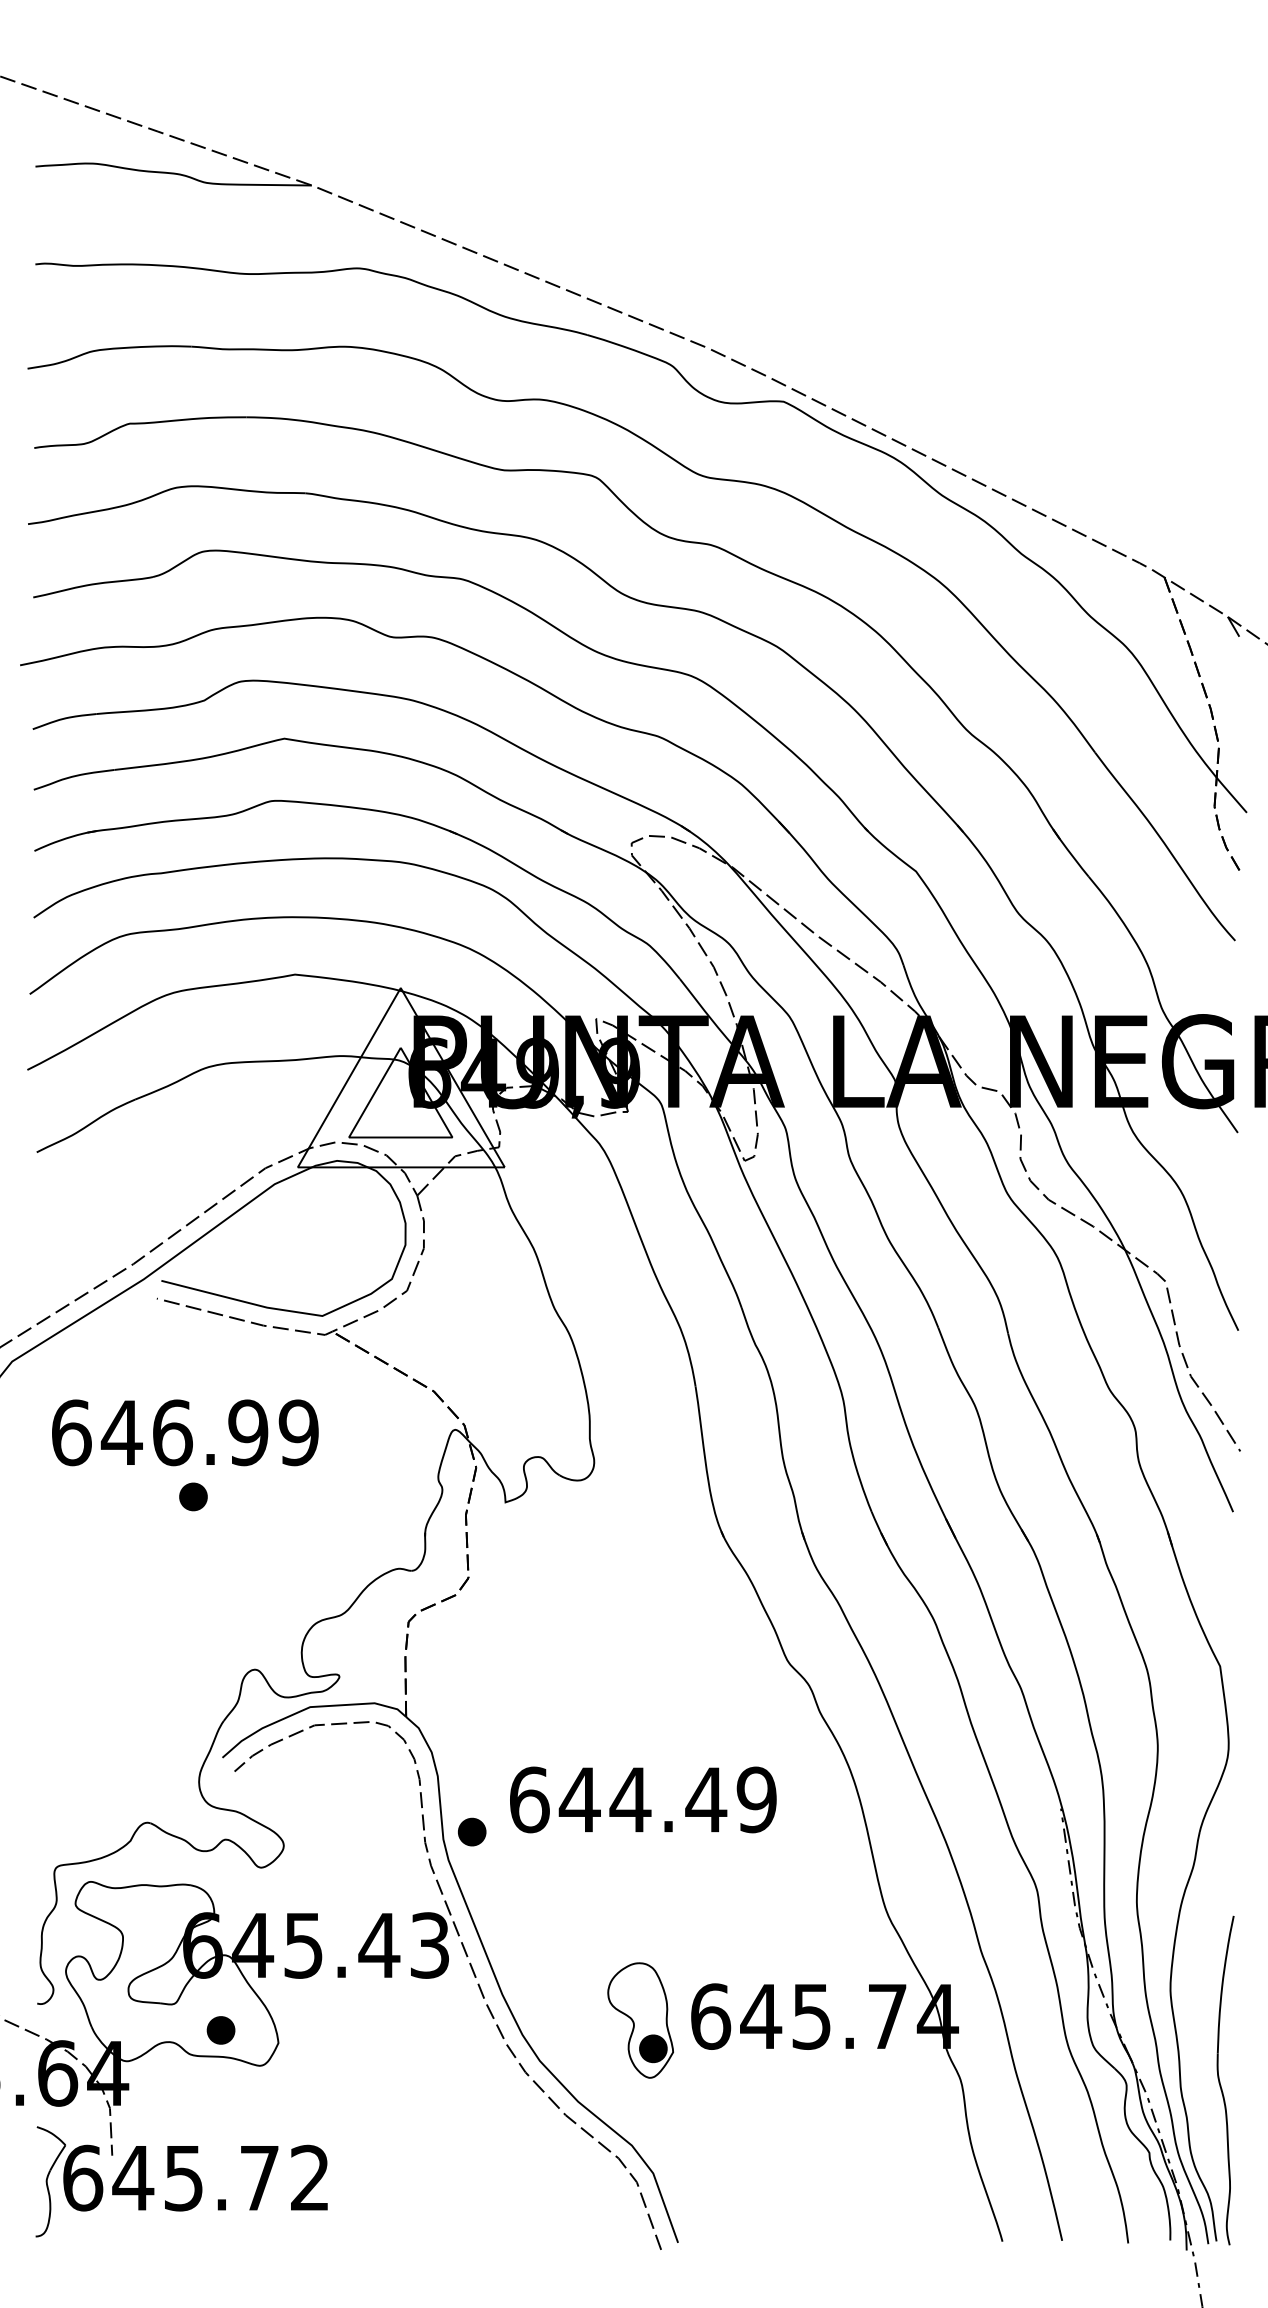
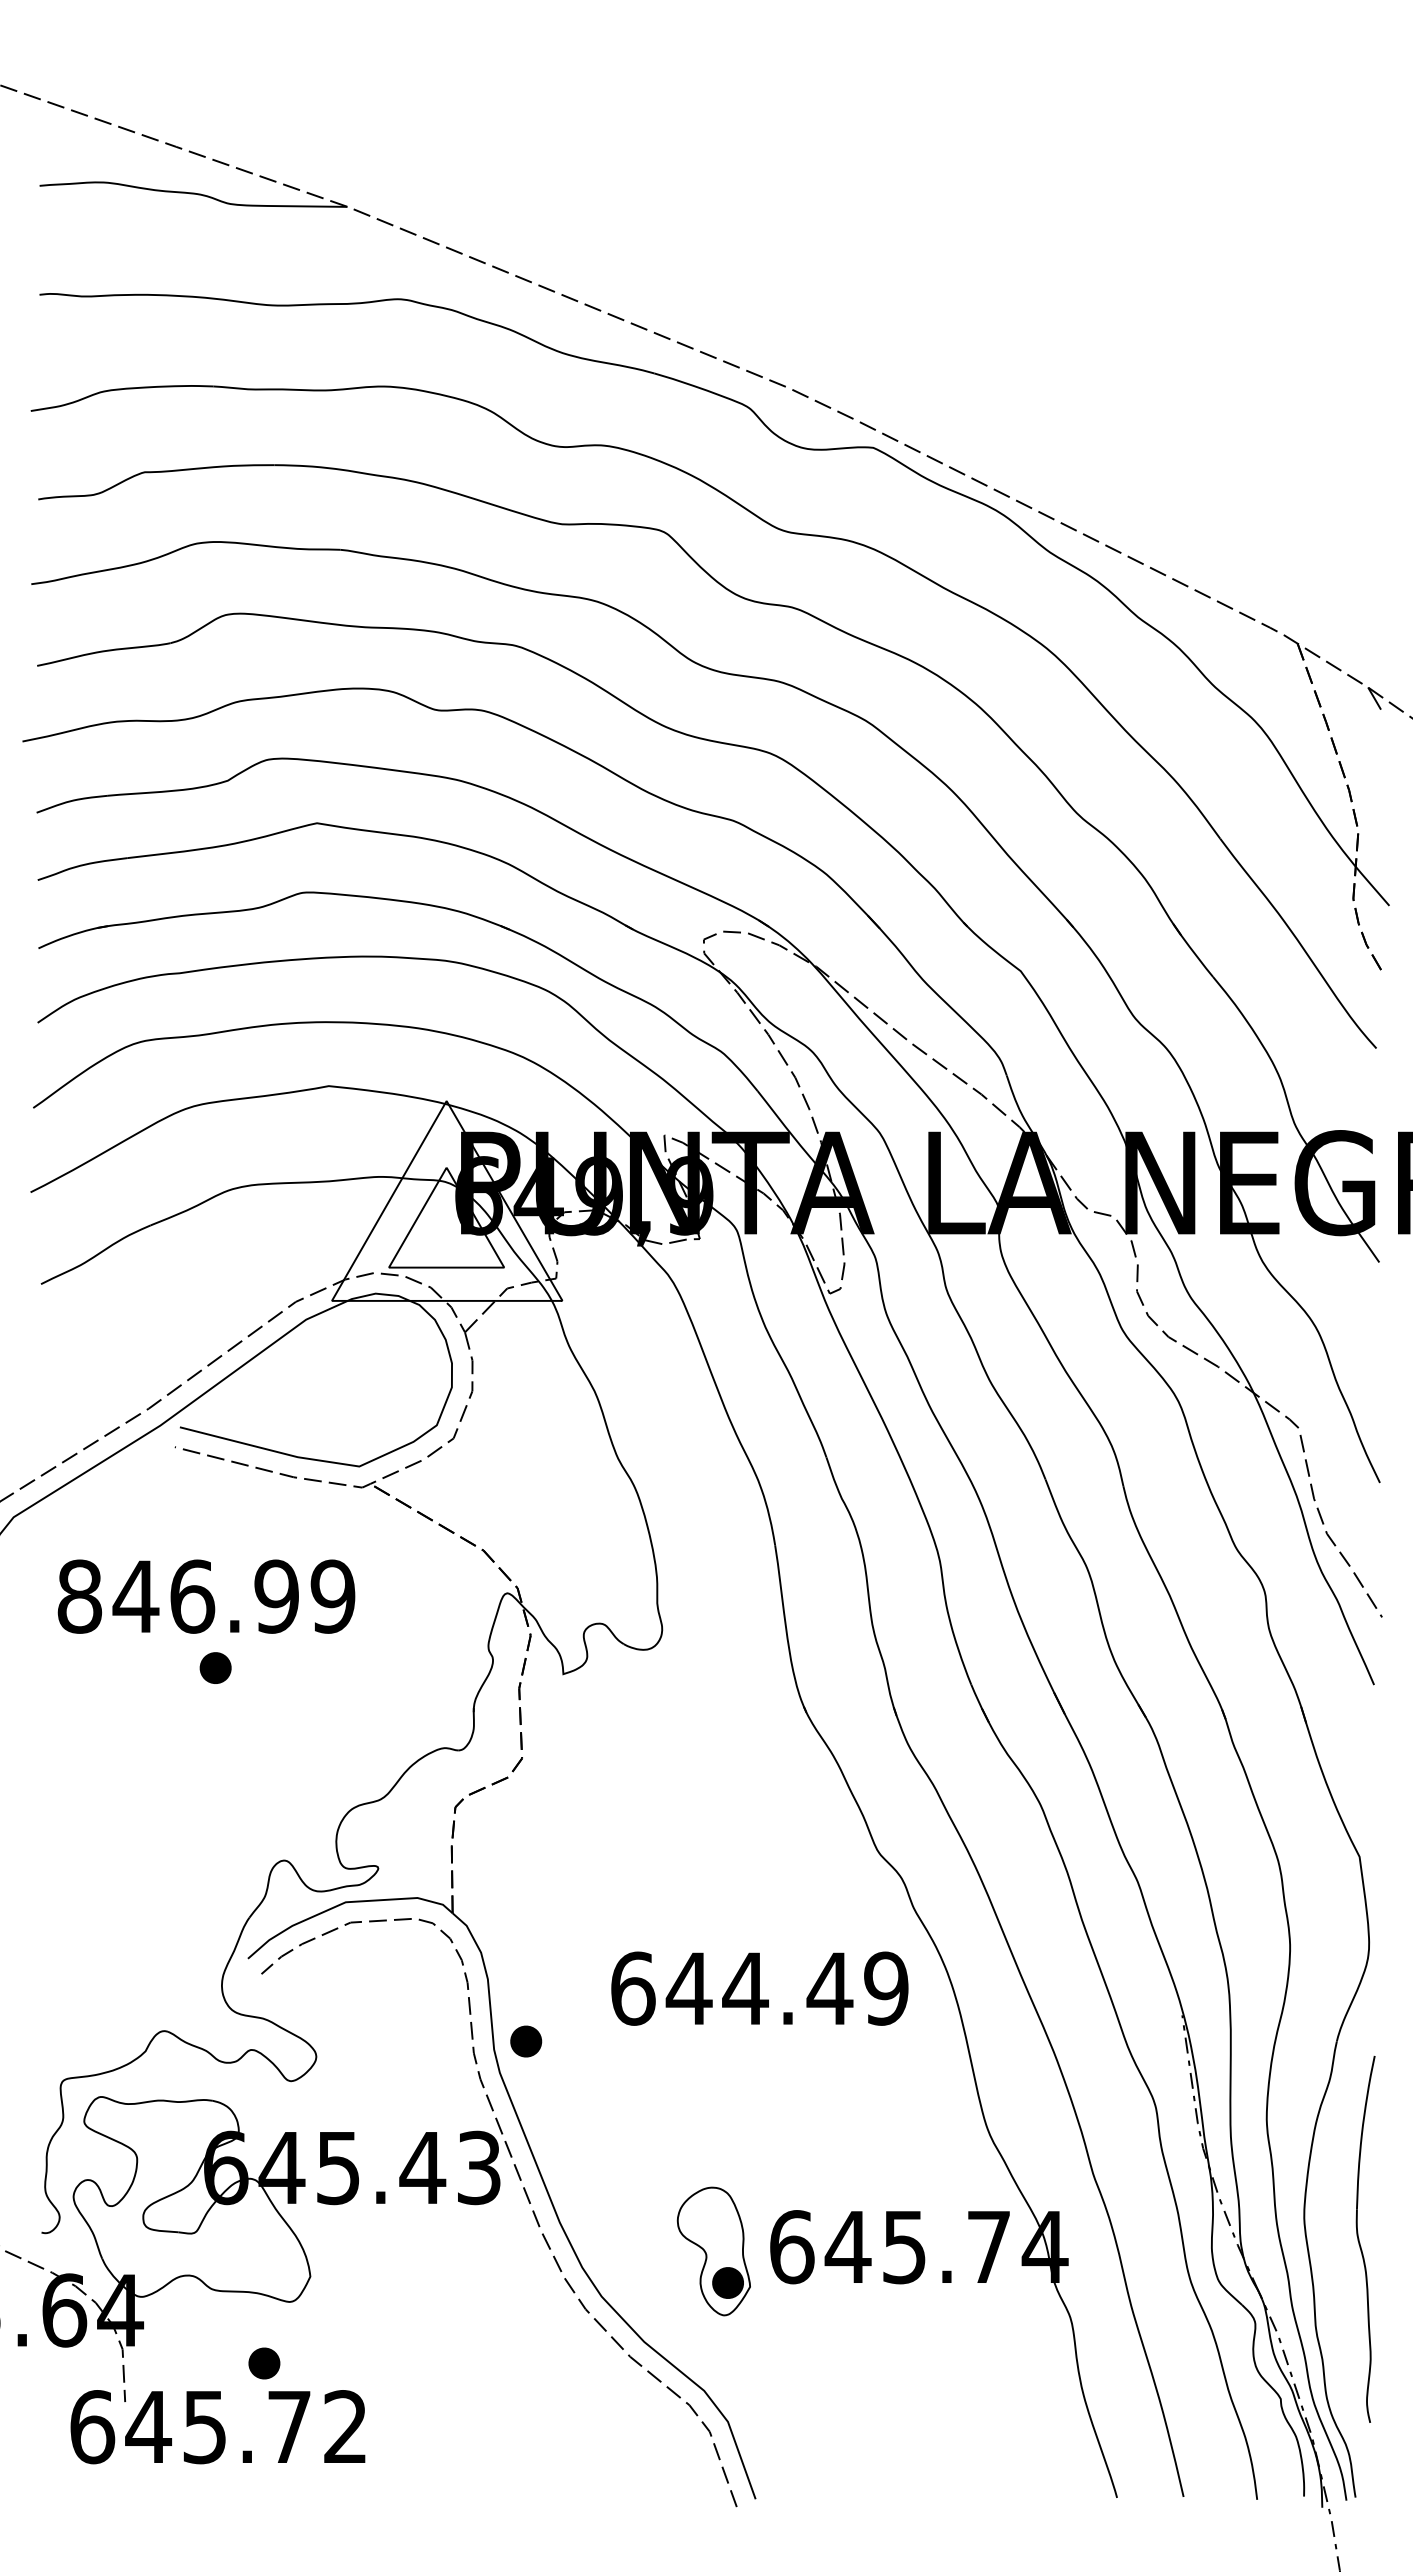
text: (71, 1432) -> (79, 1596), 646.99 -> 846.99
text: (642, 1799) -> (759, 1988), moved
part: (221, 2030) -> (264, 2363), moved
part: (1225, 2079) -> (1365, 2238), moved
part: (50, 2181) -> (56, 2430), removed

